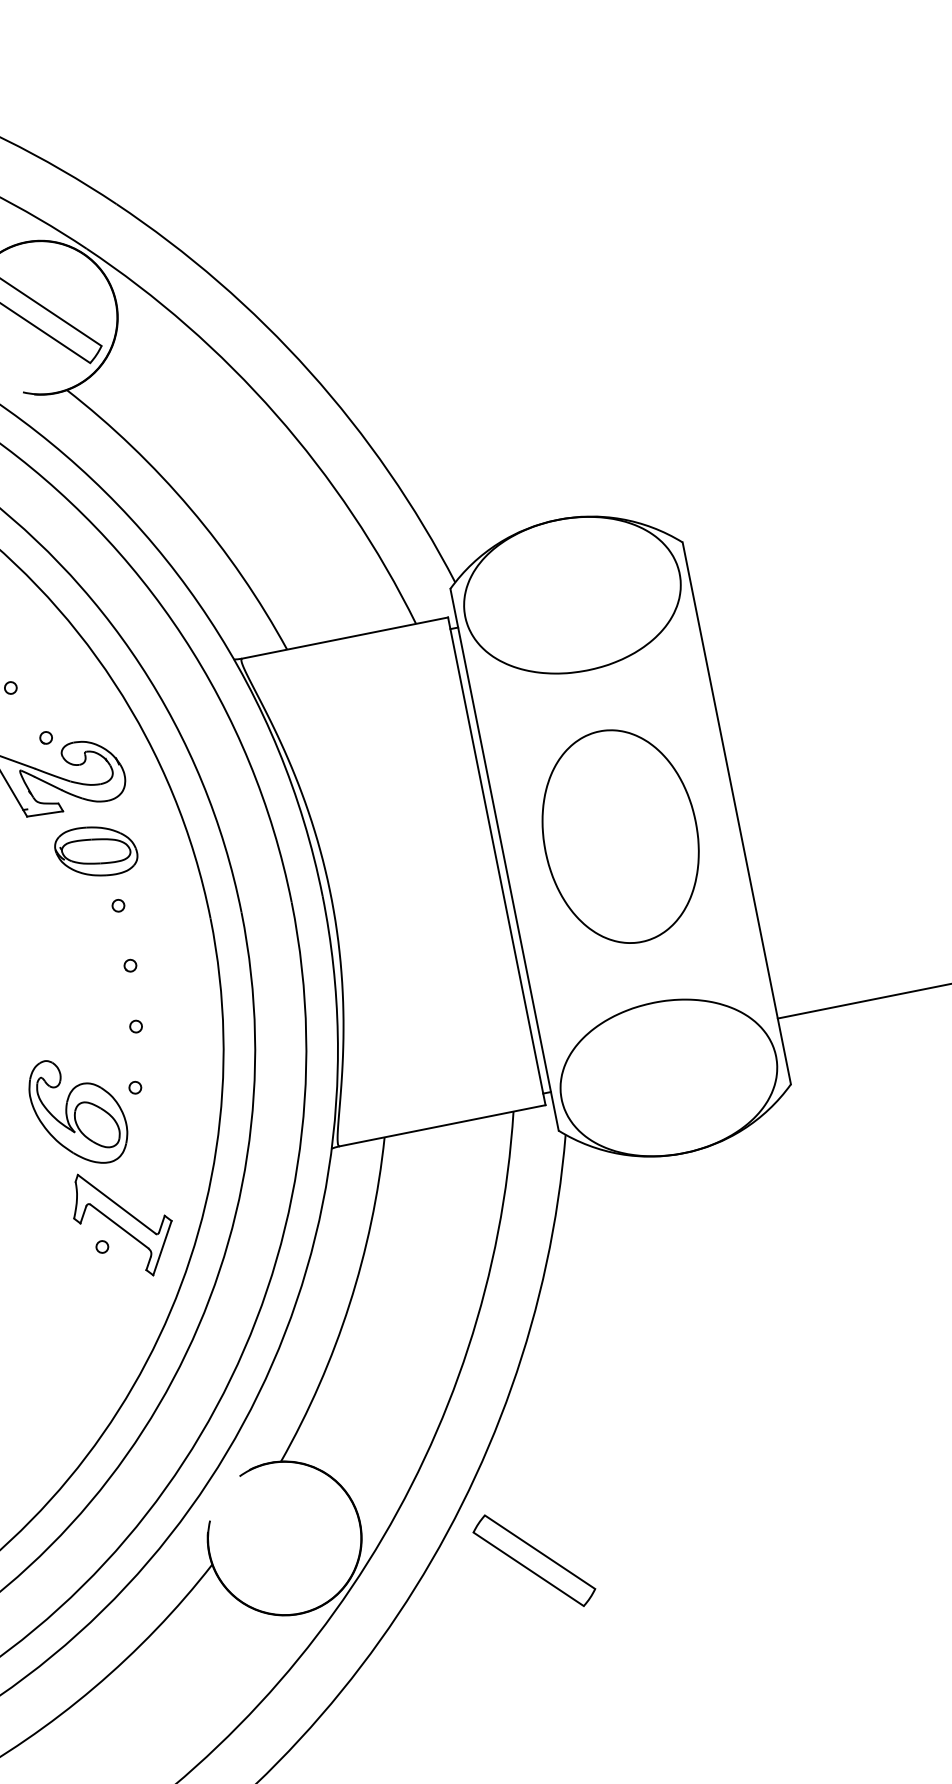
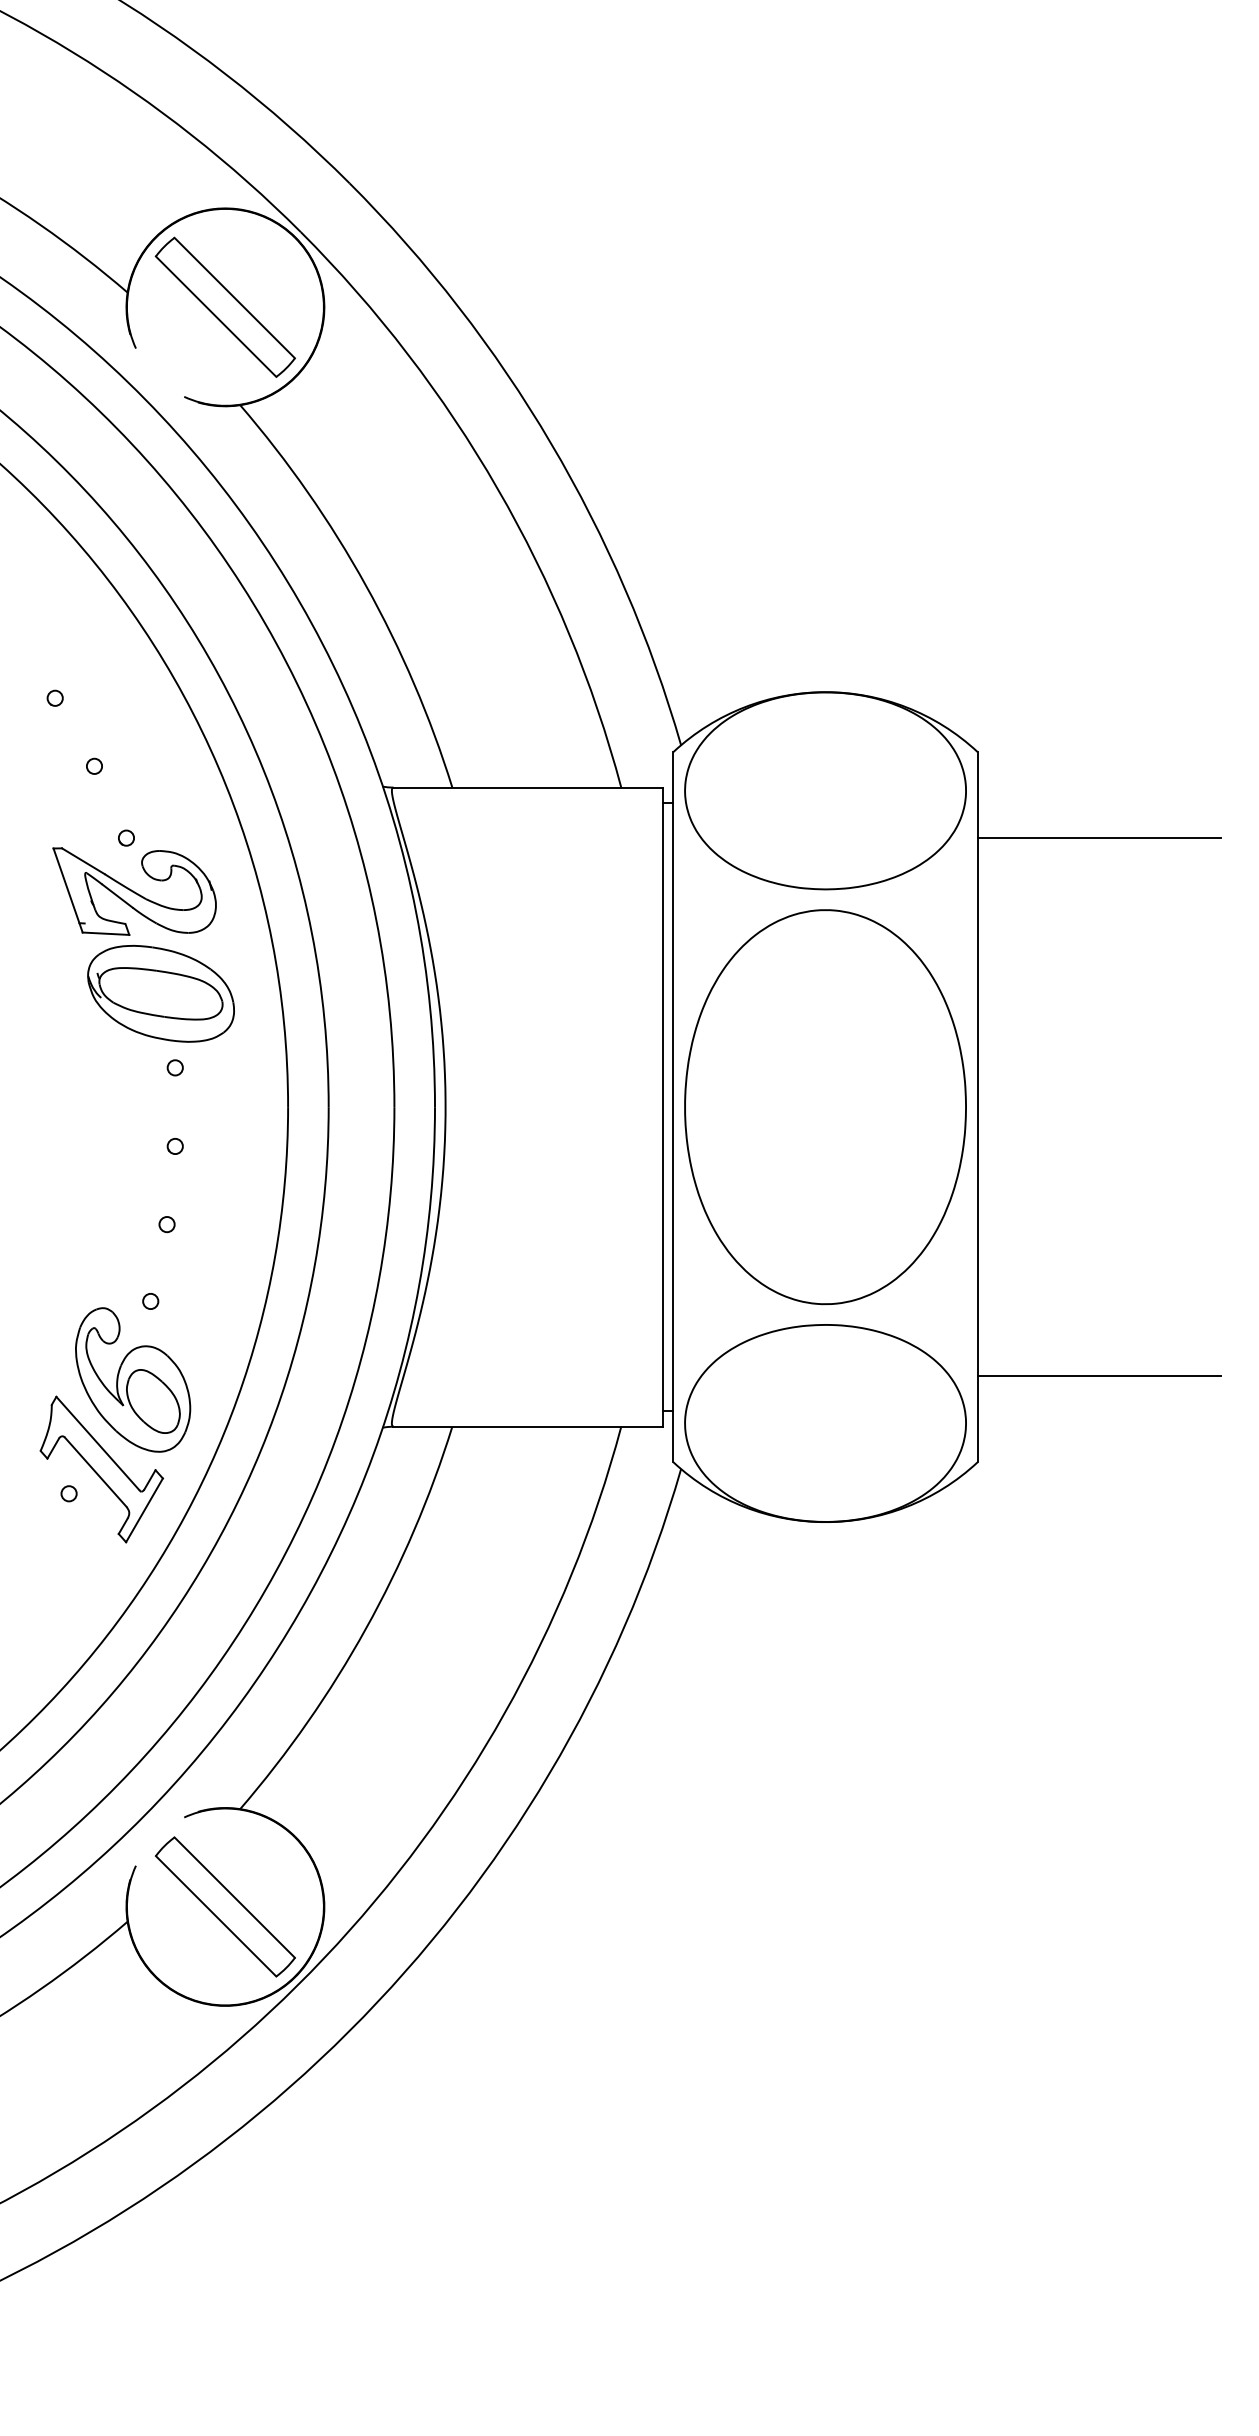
line: (788, 589) -> (1099, 838), added
part: (620, 836) -> (825, 1107), size x1.43
part: (95, 851) -> (160, 993), size x1.43
part: (78, 1111) -> (133, 1379), moved
part: (533, 1560) -> (224, 1906), moved

